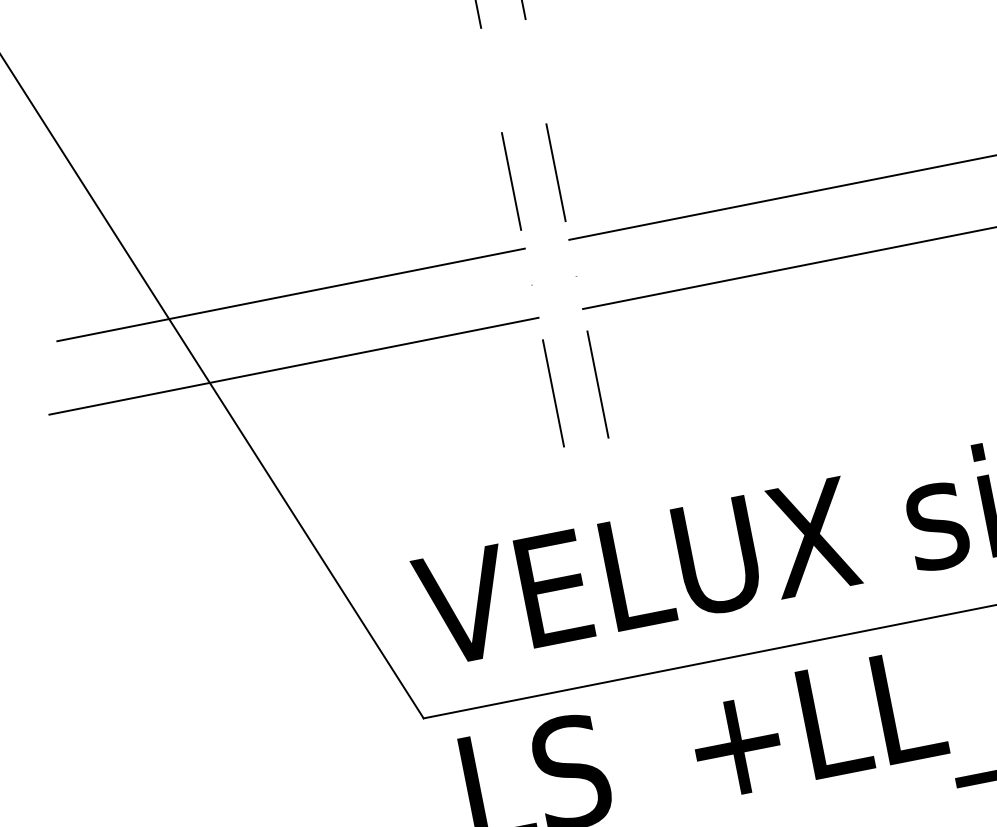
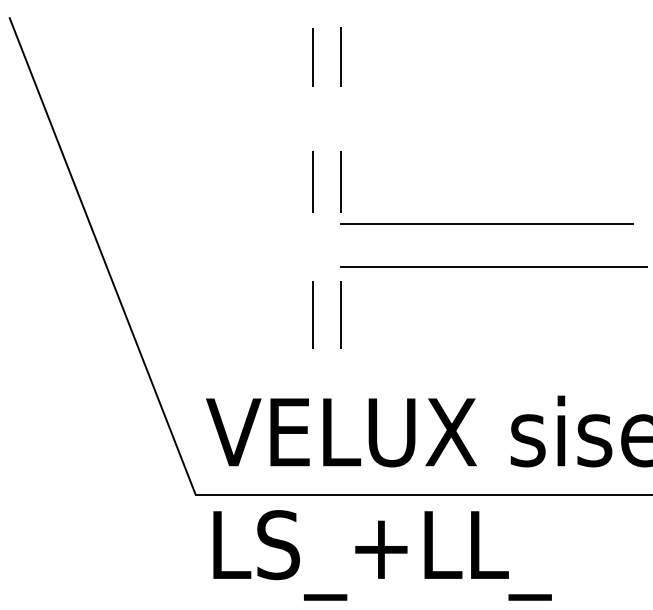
line: (291, 295) -> (166, 224), removed
line: (293, 366) -> (159, 267), removed

